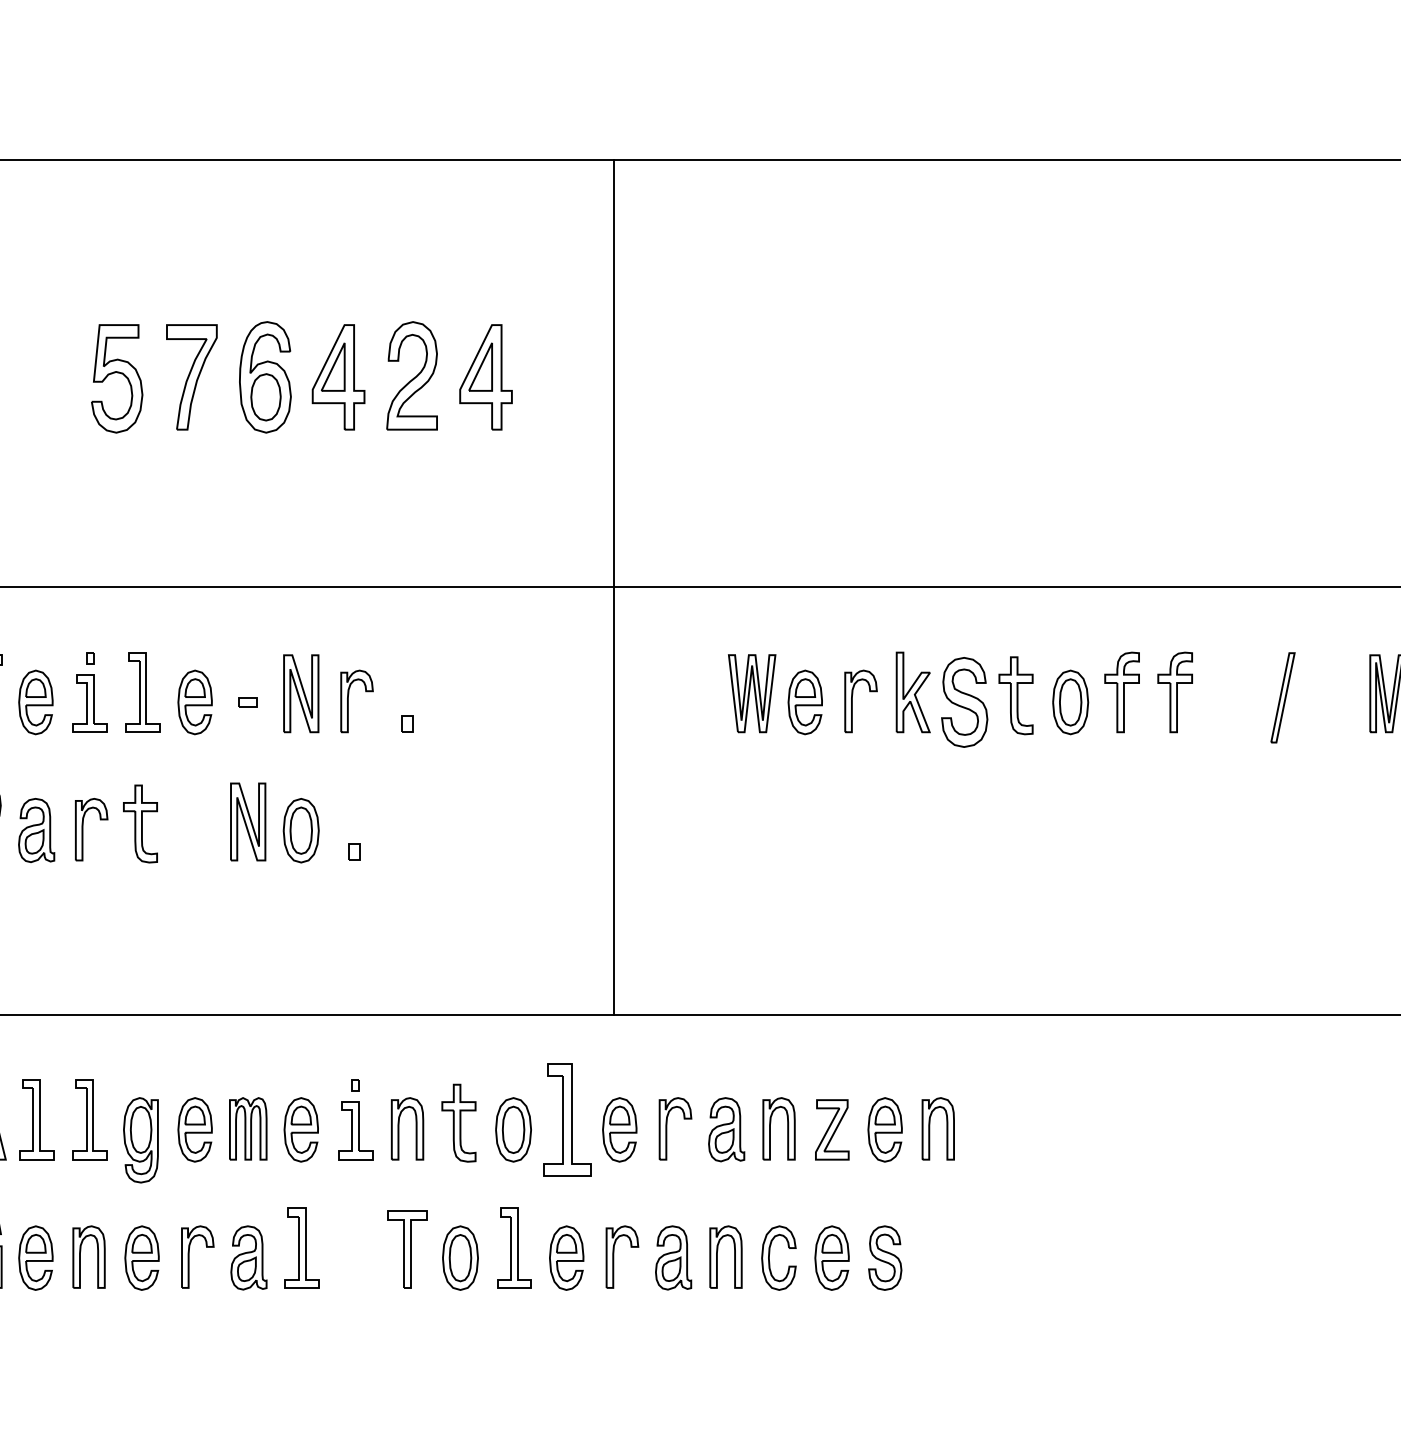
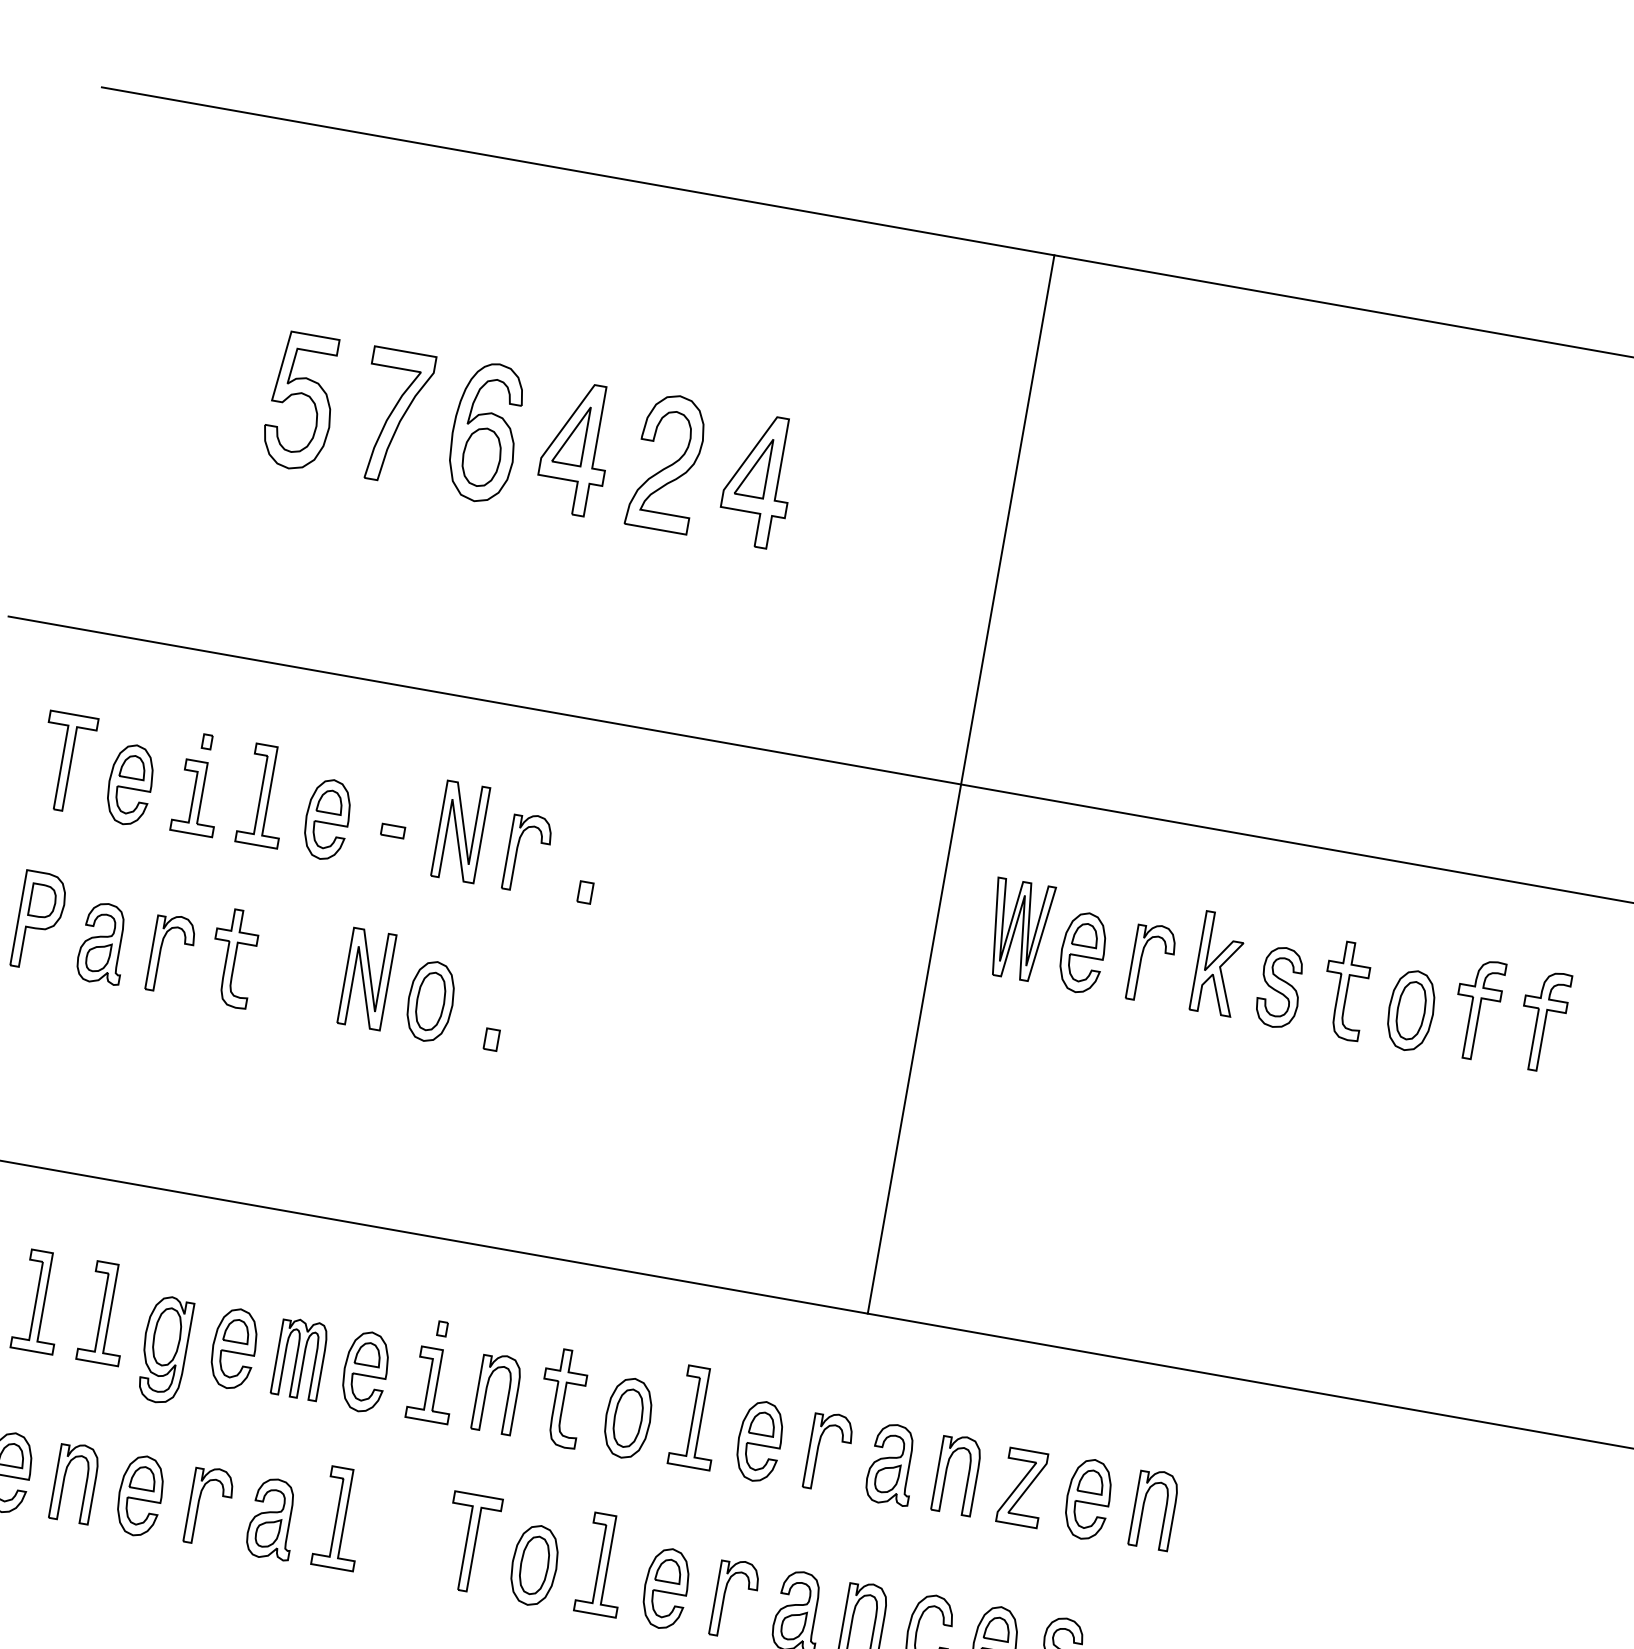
line: (613, 586) -> (960, 783), moved
part: (964, 702) -> (1279, 987), size x0.71
part: (567, 1119) -> (697, 1417), size x0.71

